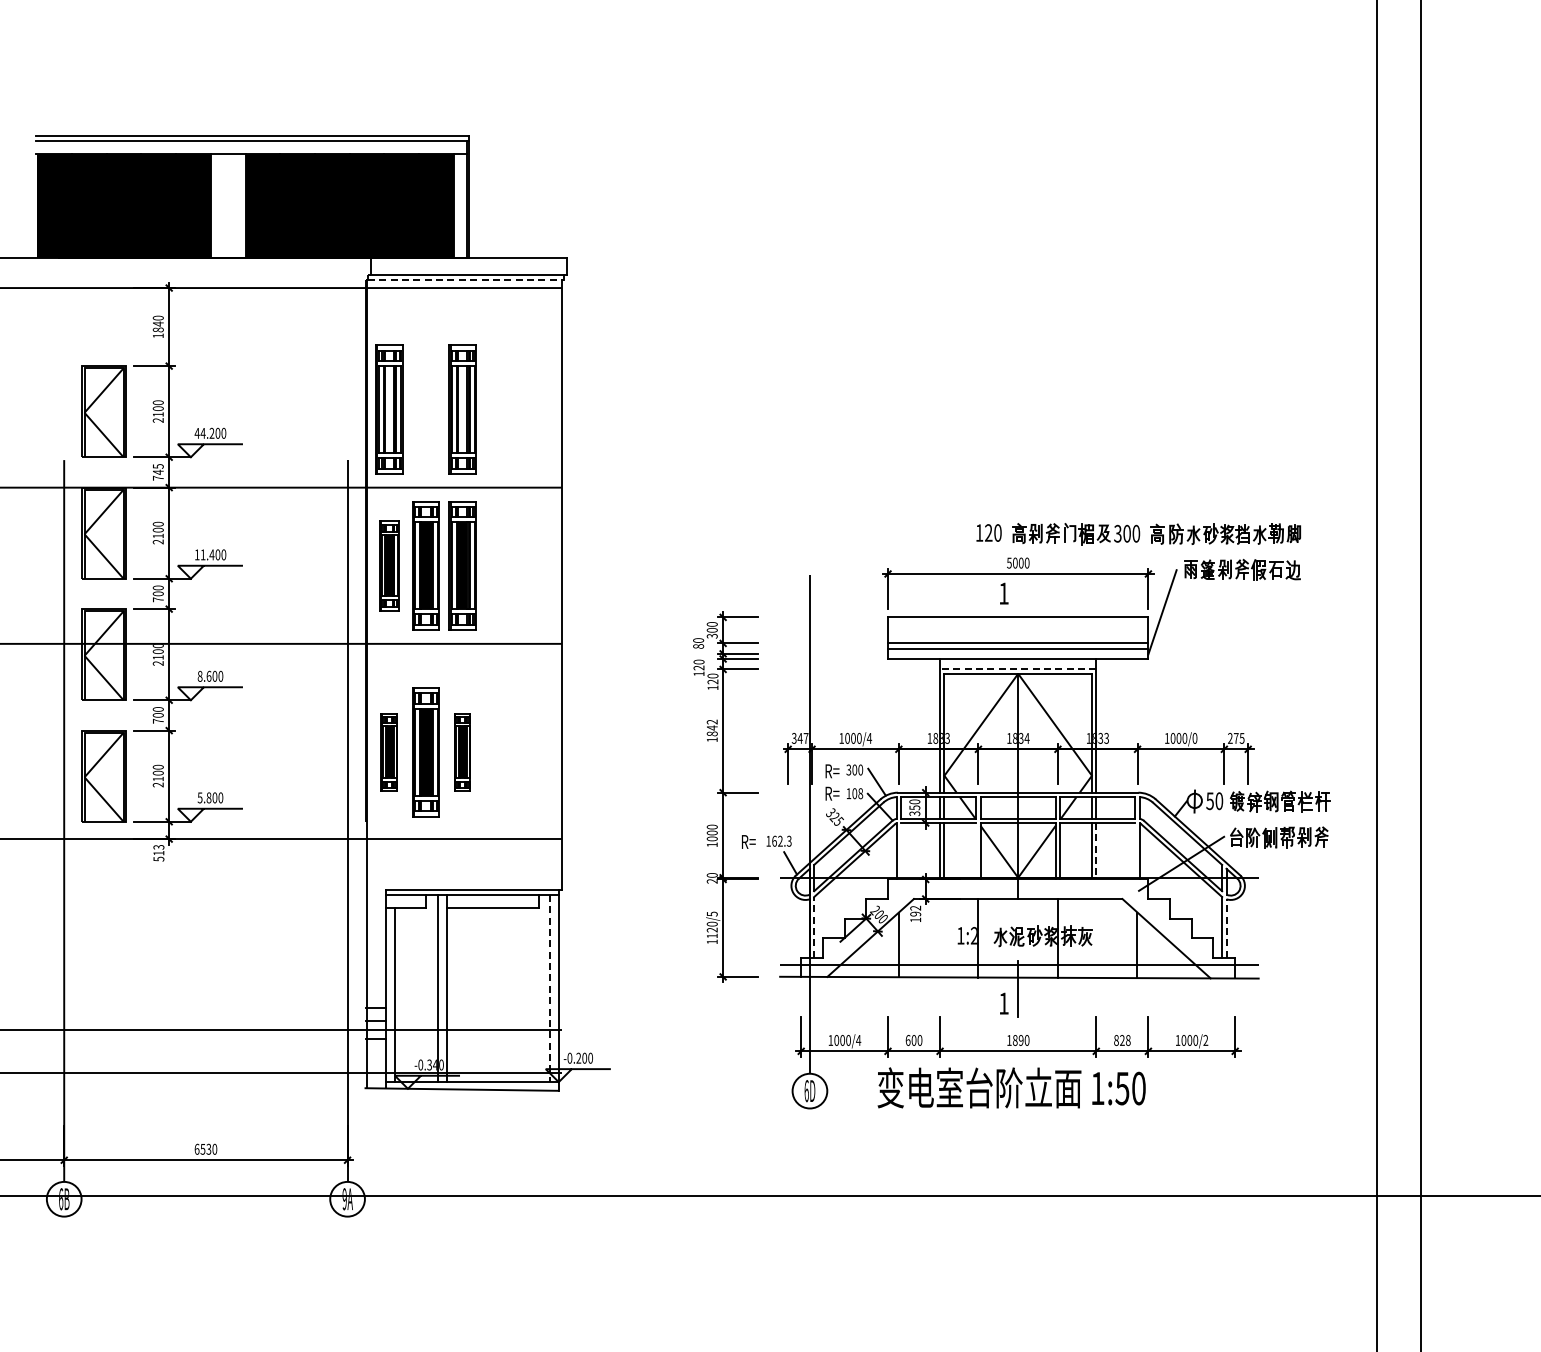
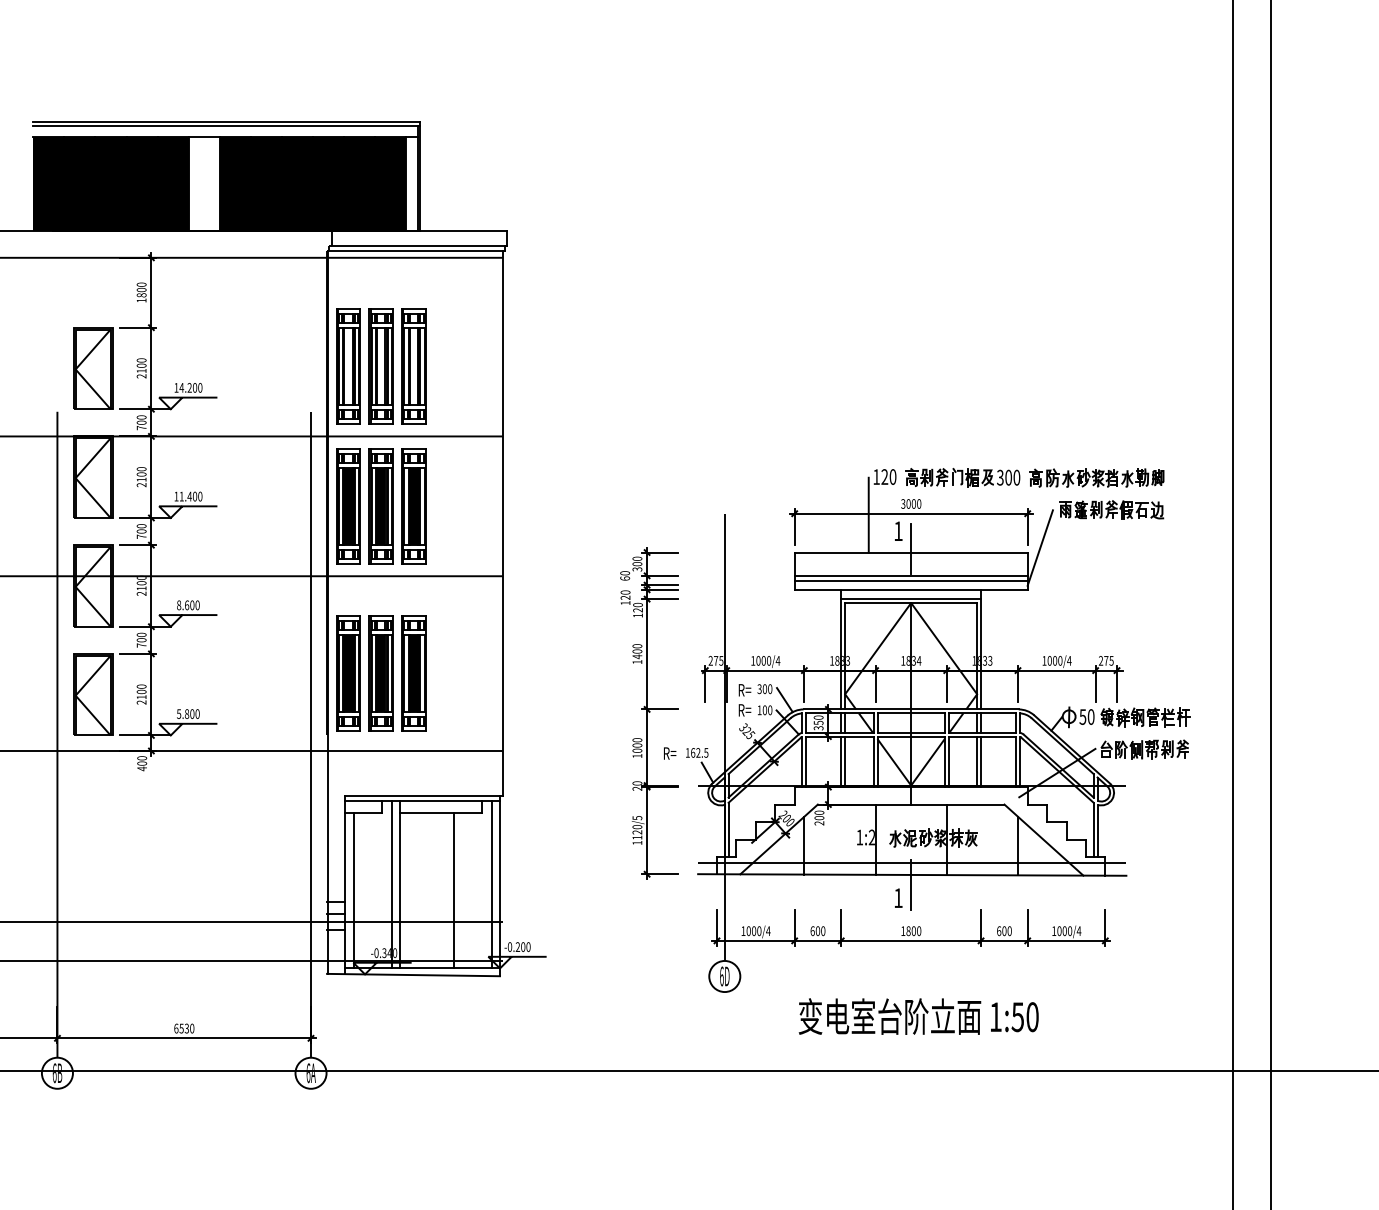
line: (466, 280) -> (417, 251), dashed -> solid
text: (157, 323) -> (140, 289), 1840 -> 1800
part: (425, 409) -> (380, 366), added
text: (196, 433) -> (175, 387), 44.200 -> 14.200
text: (157, 469) -> (140, 420), 745 -> 700
text: (1009, 562) -> (903, 503), 5000 -> 3000
part: (389, 565) -> (348, 506), size x1.43
line: (970, 575) -> (868, 515), added
line: (1018, 613) -> (911, 549), added
text: (698, 646) -> (625, 578), 80 -> 60
line: (1017, 669) -> (910, 599), dashed -> solid
text: (711, 727) -> (636, 651), 1842 -> 1400
text: (799, 738) -> (715, 660), 347 -> 275
text: (1194, 738) -> (1068, 660), 1000/0 -> 1000/4
part: (389, 752) -> (348, 673), size x1.67
part: (462, 752) -> (413, 673), size x1.67
text: (860, 793) -> (770, 710), 108 -> 100
text: (789, 840) -> (706, 752), 162.3 -> 162.5
line: (900, 851) -> (805, 762), added
line: (976, 851) -> (873, 762), added
line: (1096, 851) -> (981, 762), dashed -> solid
line: (1135, 851) -> (1016, 762), added
text: (158, 853) -> (141, 763), 513 -> 400
text: (915, 913) -> (819, 817), 192 -> 200
line: (814, 926) -> (728, 829), dashed -> solid
line: (1226, 927) -> (1097, 830), dashed -> solid
line: (549, 988) -> (491, 884), dashed -> solid
line: (507, 995) -> (454, 890), added
text: (1205, 1039) -> (1078, 930), 1000/2 -> 1000/4
text: (1020, 1040) -> (913, 931), 1890 -> 1800
text: (1122, 1040) -> (1004, 931), 828 -> 600
text: (1011, 1087) -> (918, 1016), moved
text: (344, 1199) -> (308, 1073), 9A -> 6A

